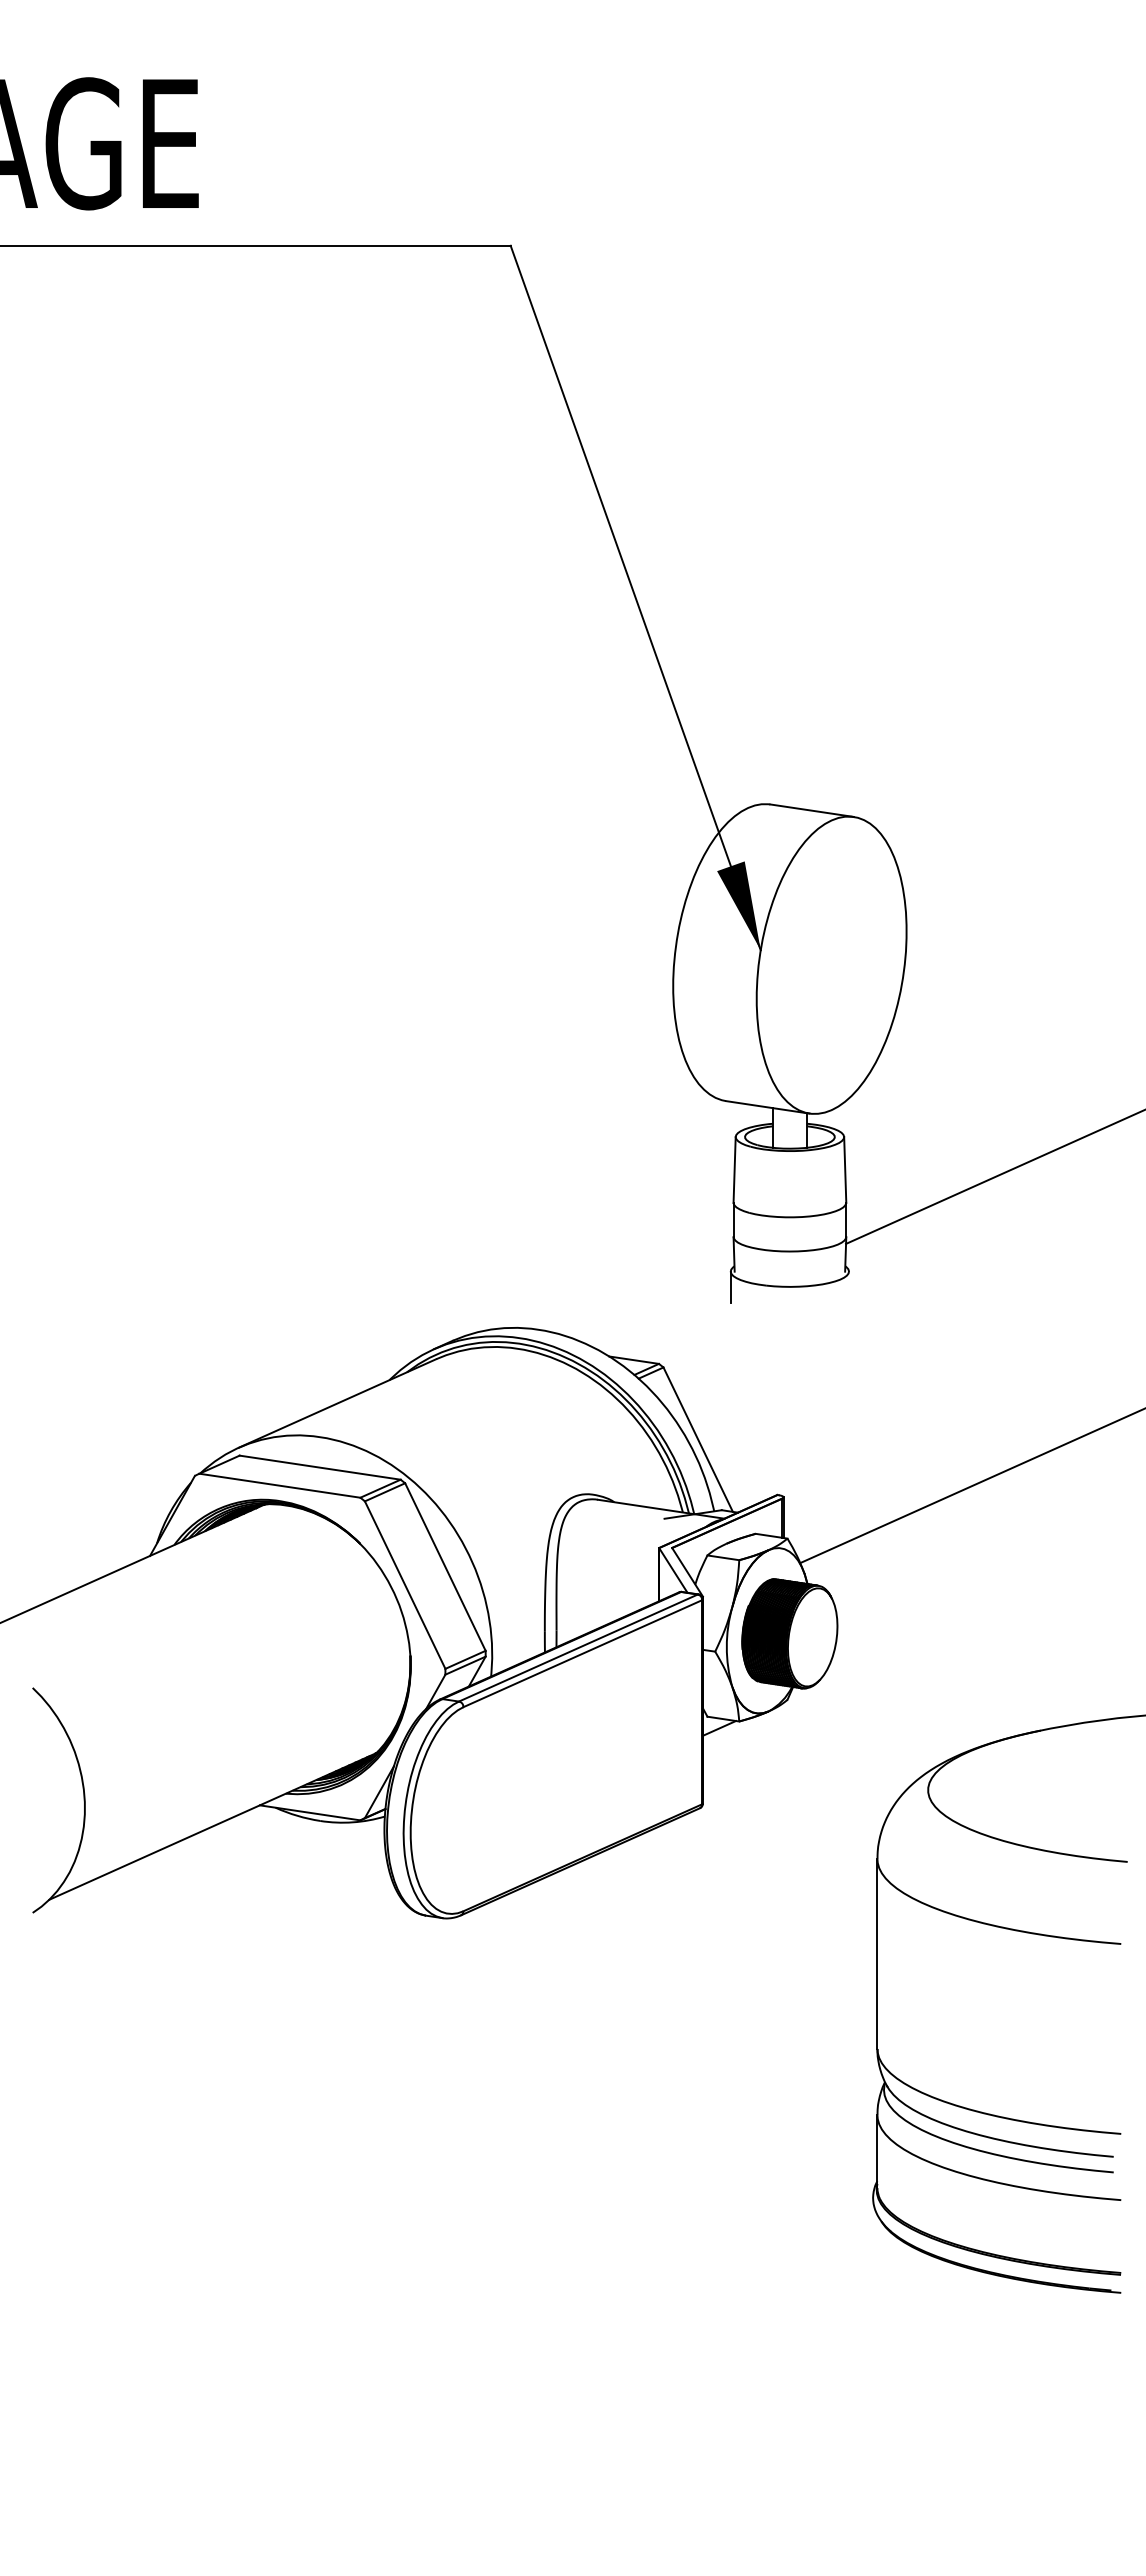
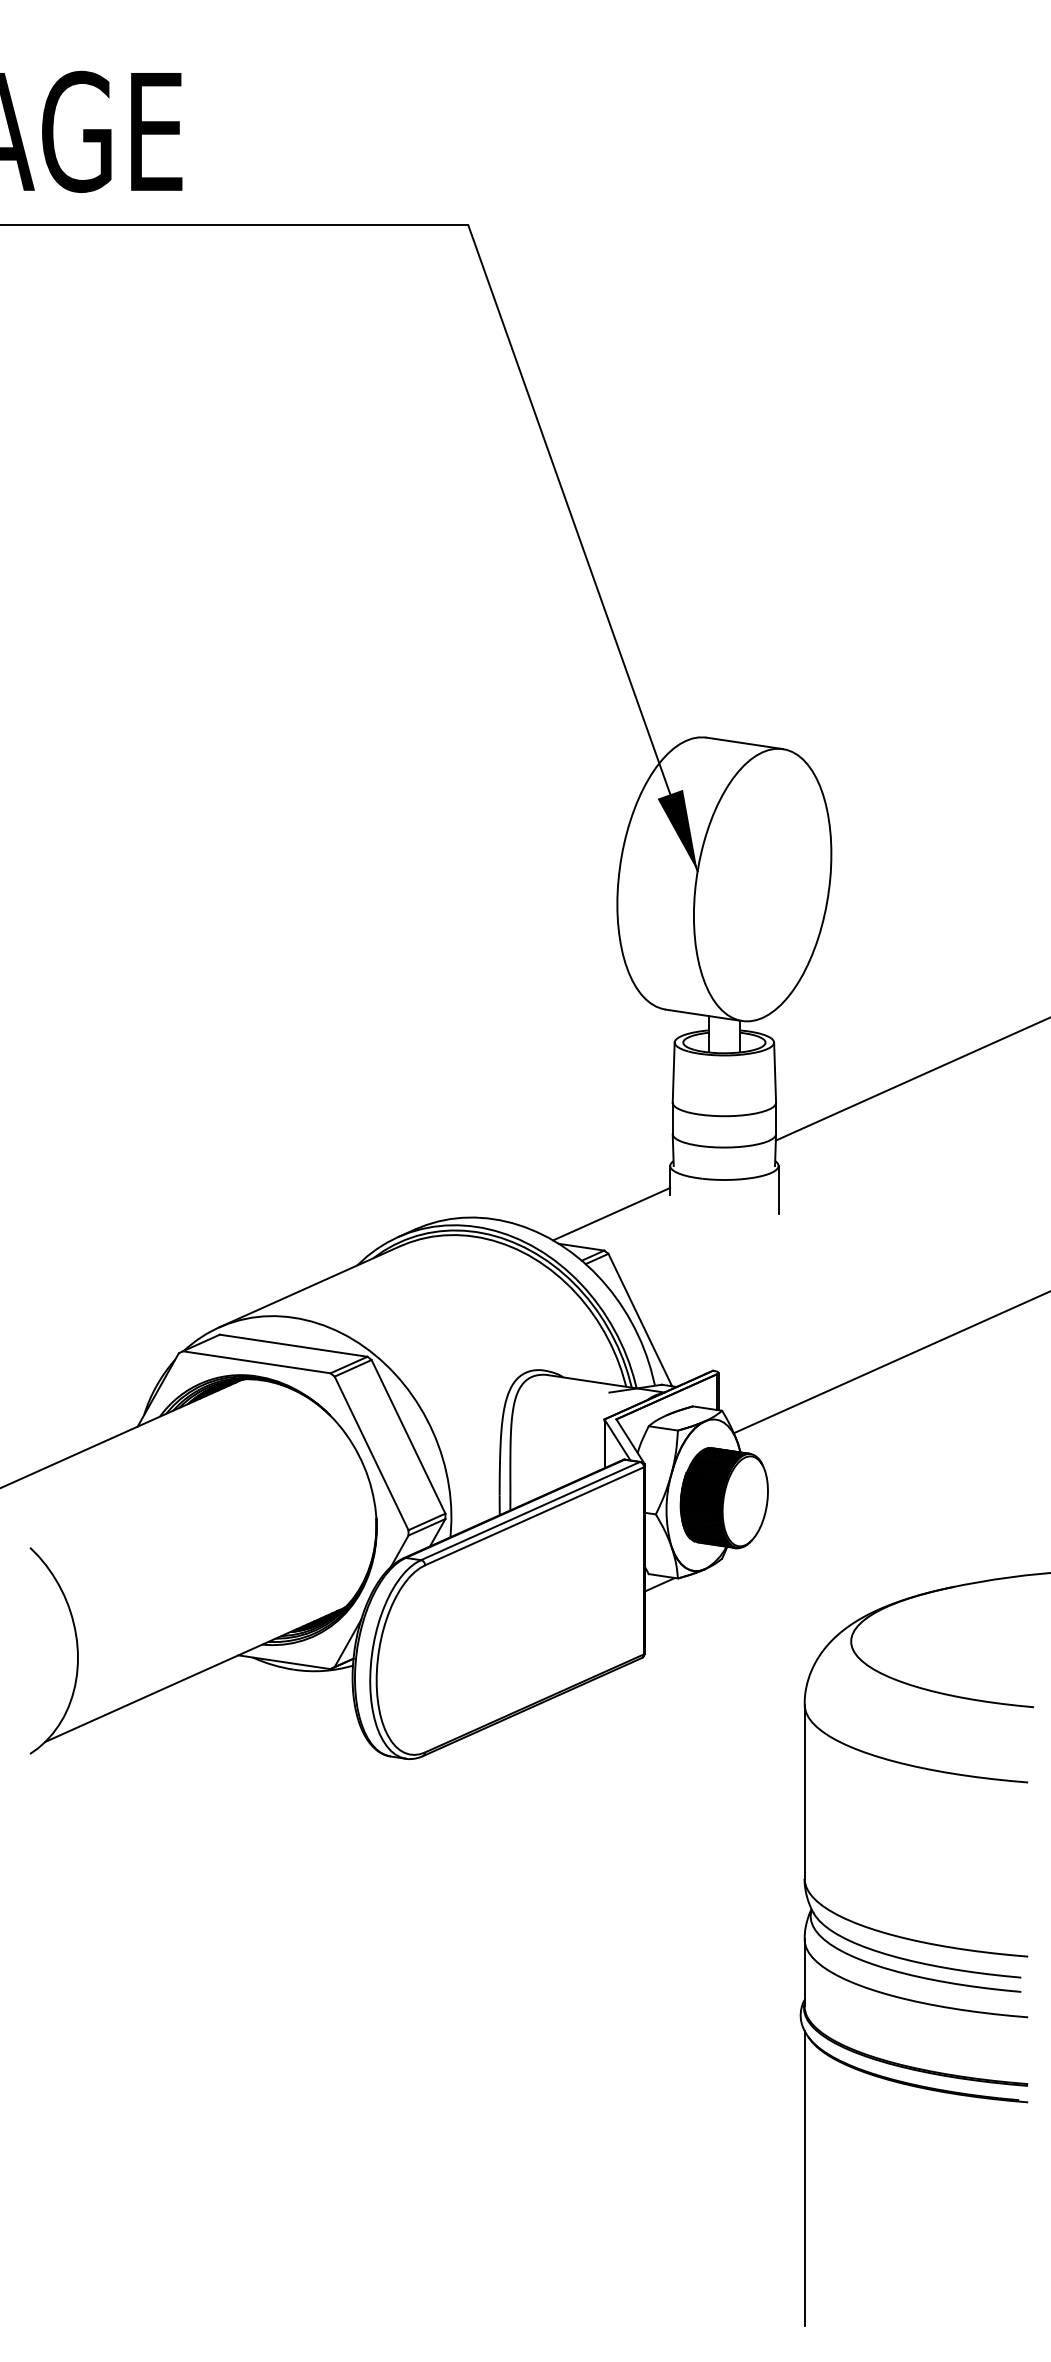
line: (849, 1297) -> (779, 1189), added
line: (666, 1323) -> (611, 1213), added
line: (877, 2375) -> (804, 2178), added

